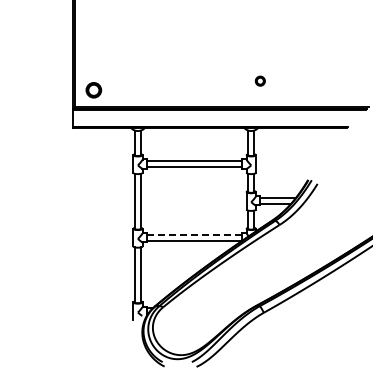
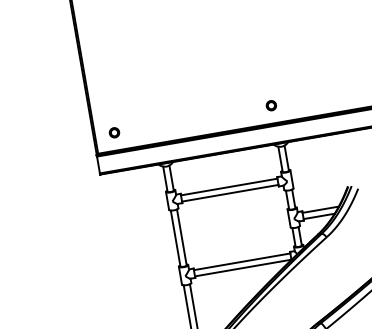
part: (259, 80) -> (270, 105), moved
part: (93, 89) -> (113, 132), size x0.62
line: (194, 234) -> (242, 261), dashed -> solid

